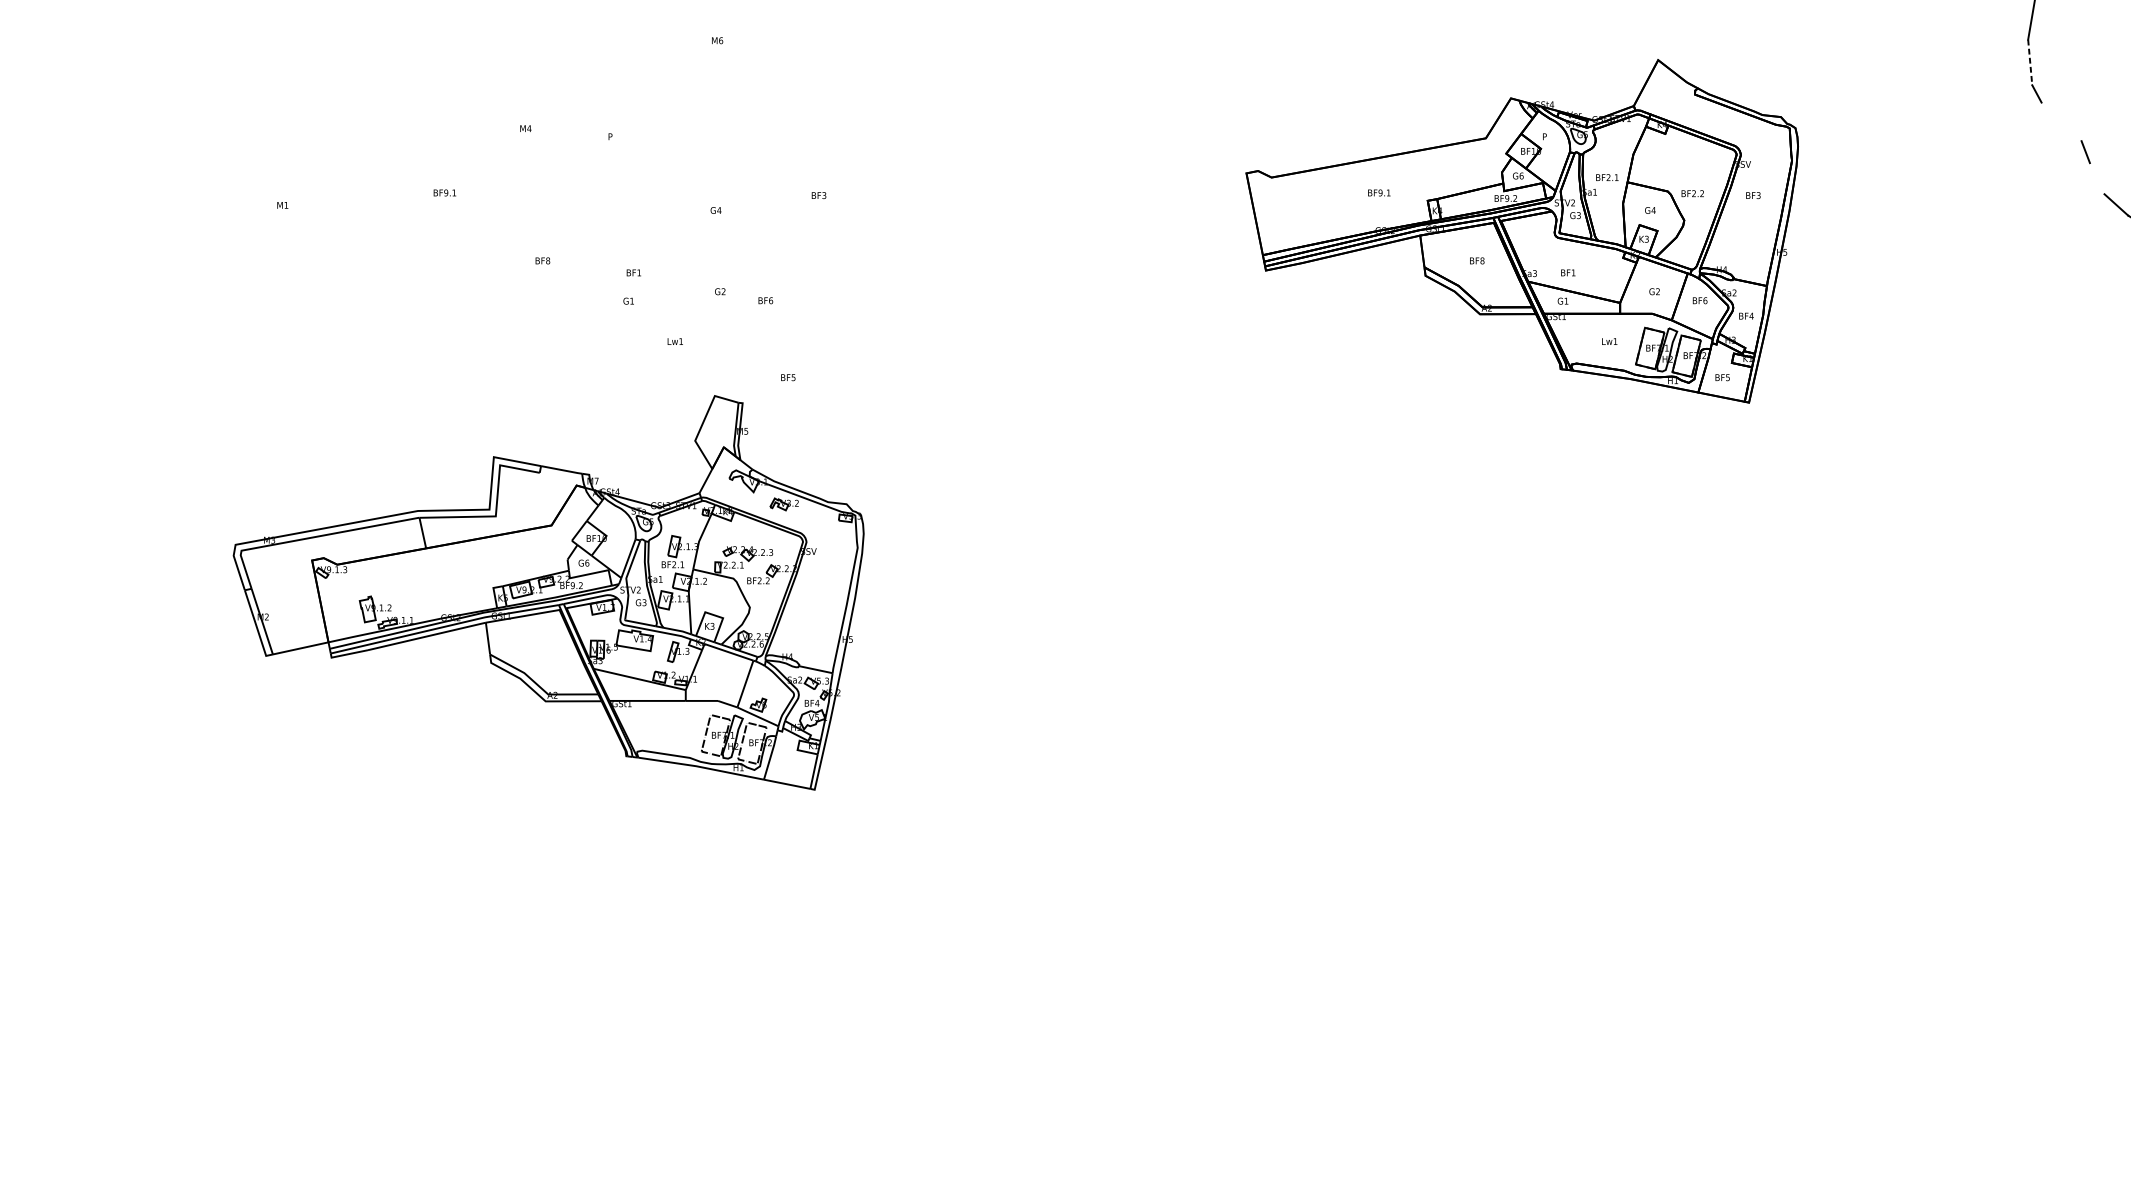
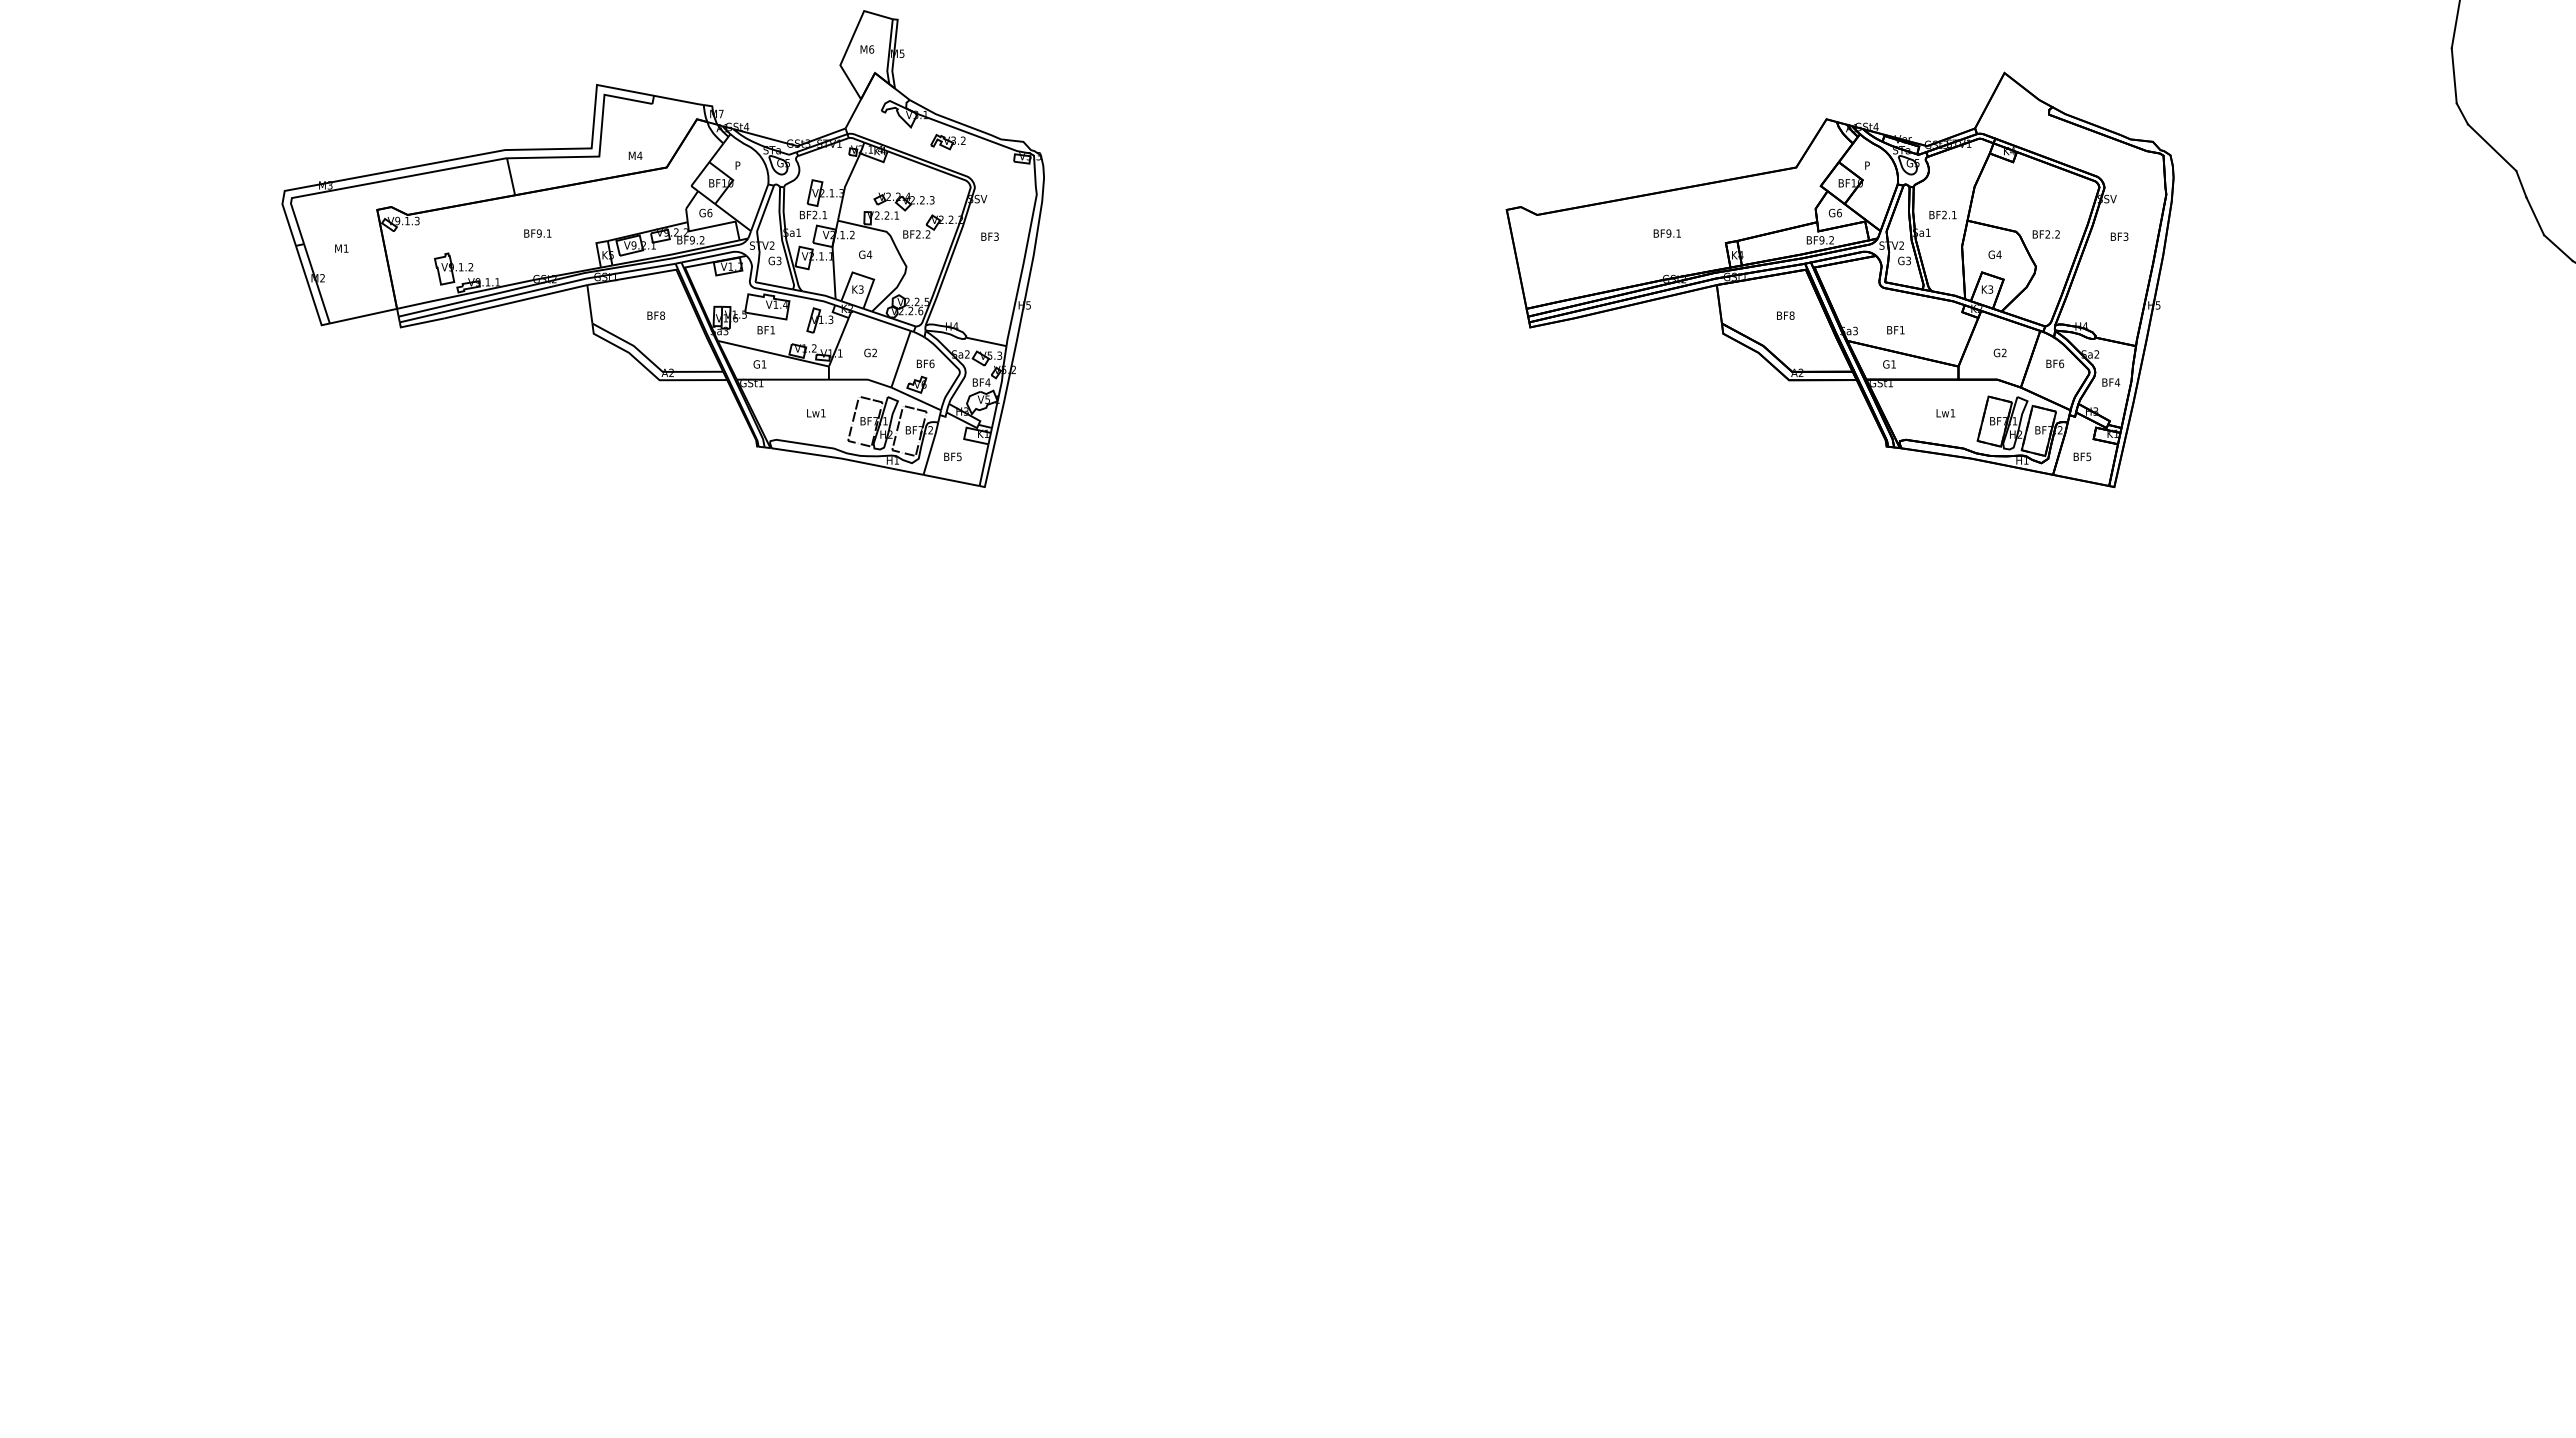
line: (2030, 62) -> (2454, 75), dashed -> solid
line: (2061, 121) -> (2491, 147), added
line: (2097, 178) -> (2535, 216), added
part: (548, 592) -> (662, 248), moved

